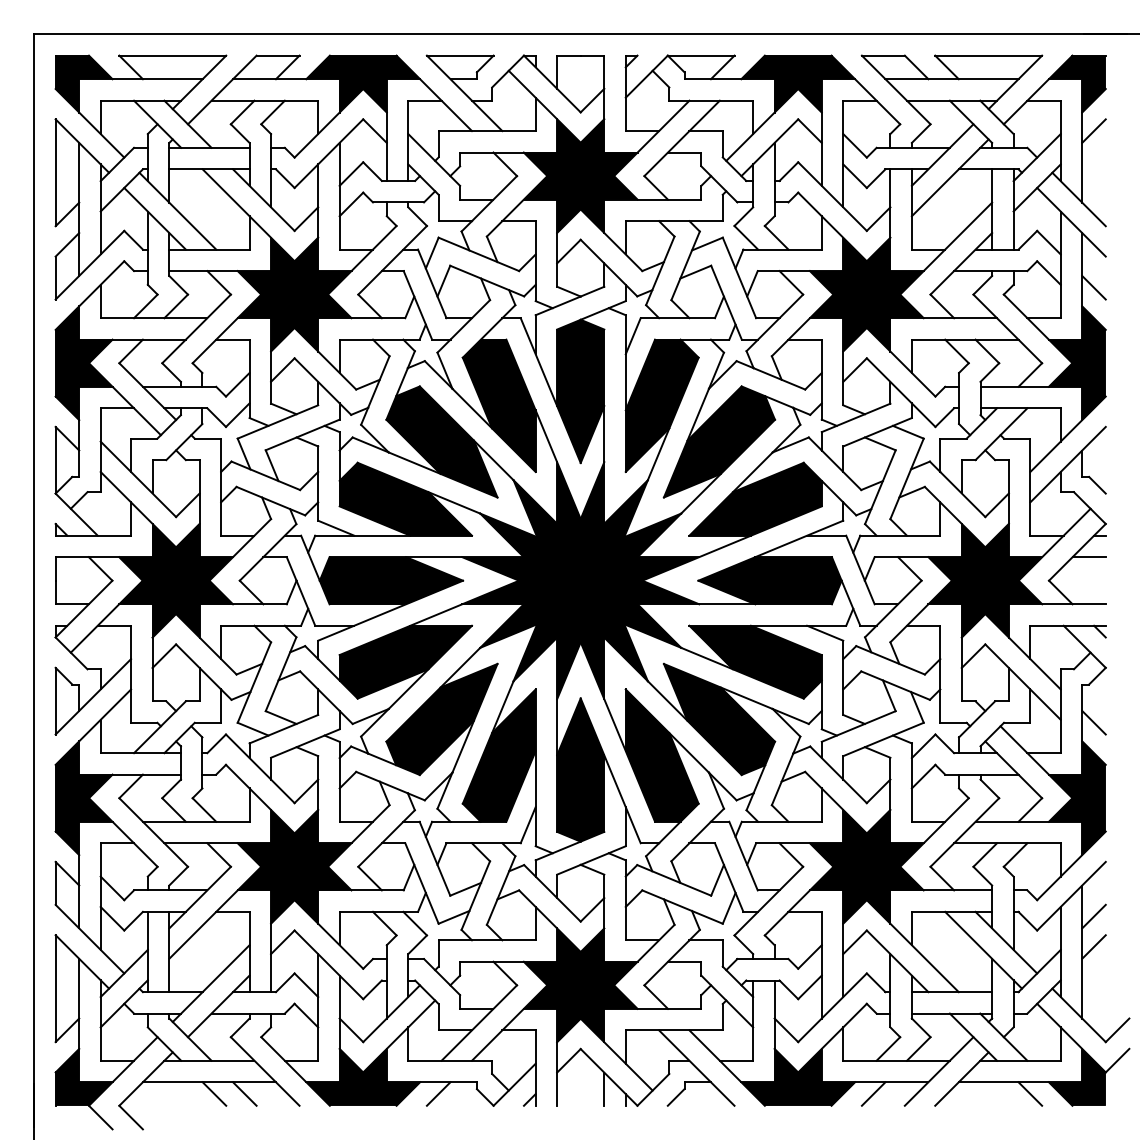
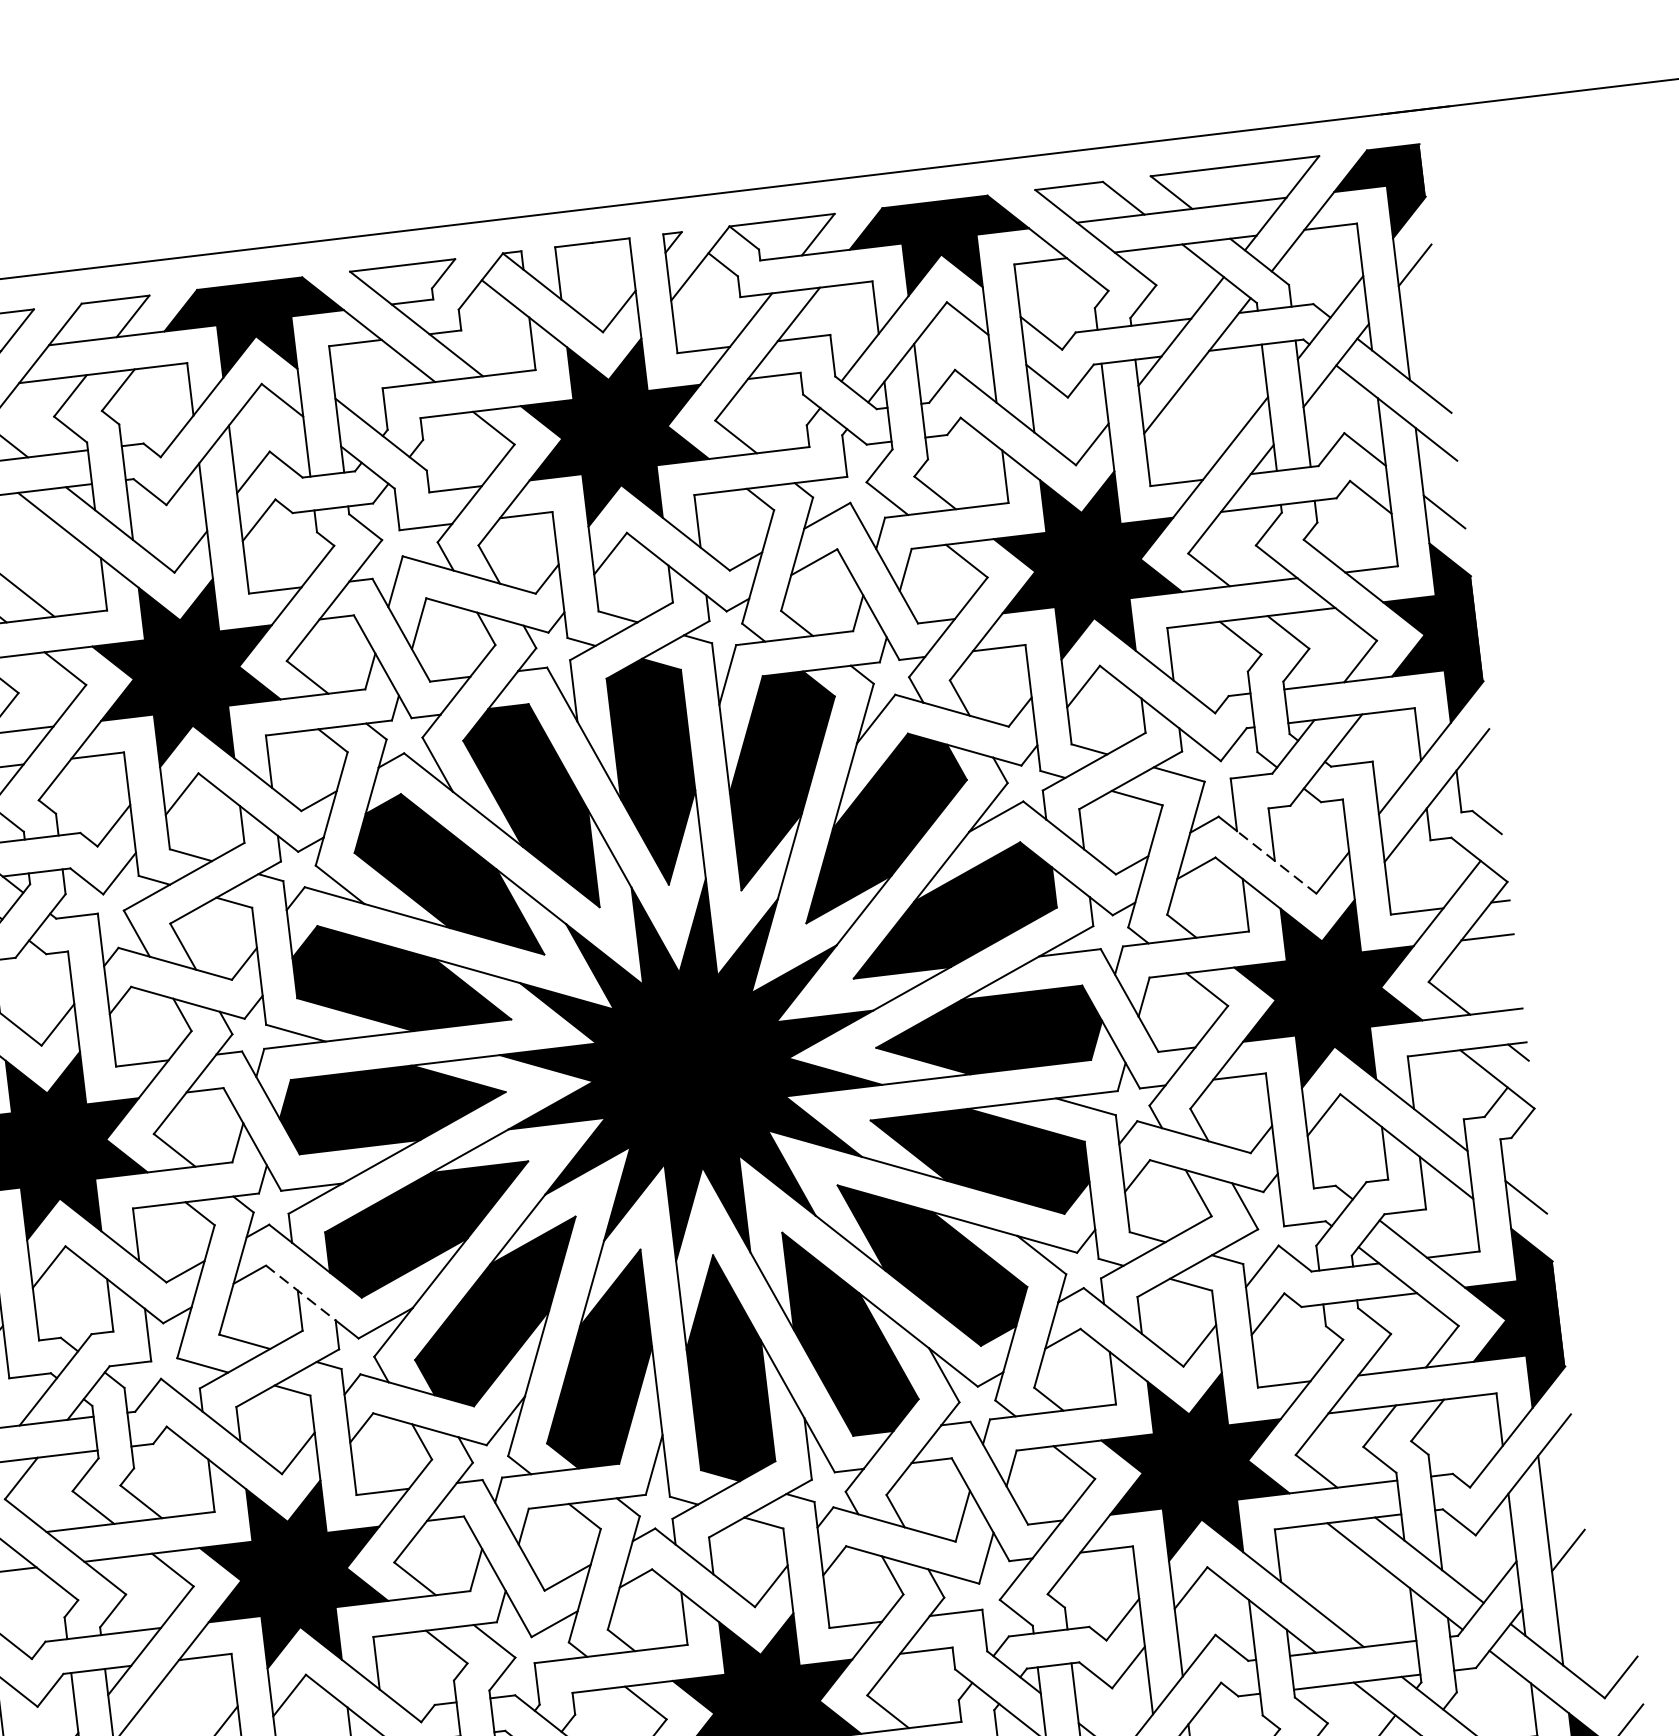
line: (962, 494) -> (1276, 862), solid -> dashed
line: (319, 691) -> (300, 1293), solid -> dashed
line: (1093, 916) -> (1561, 1502), removed

